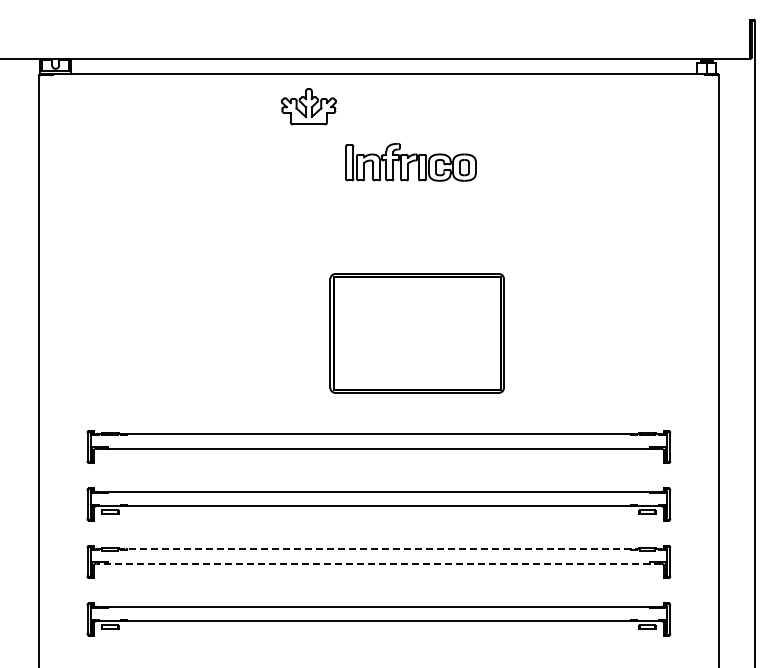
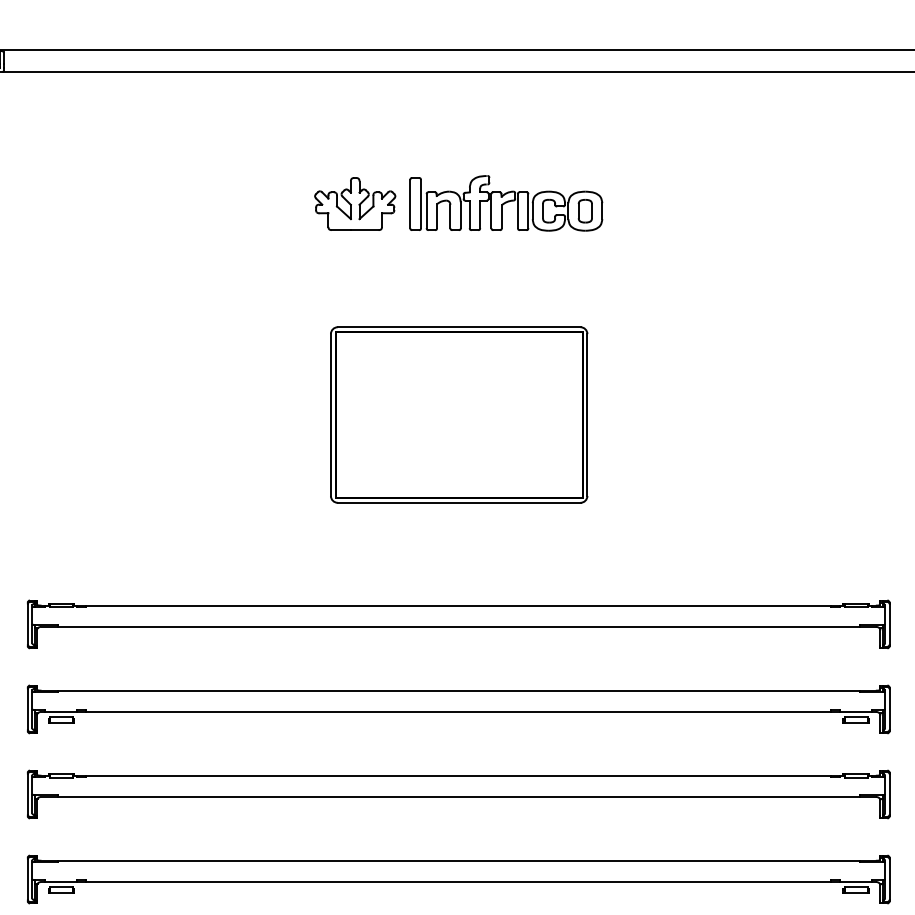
part: (308, 106) -> (354, 203), moved
part: (416, 333) -> (458, 415), moved
line: (379, 549) -> (459, 776), dashed -> solid
line: (378, 563) -> (458, 796), dashed -> solid

